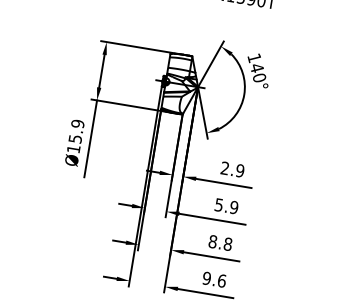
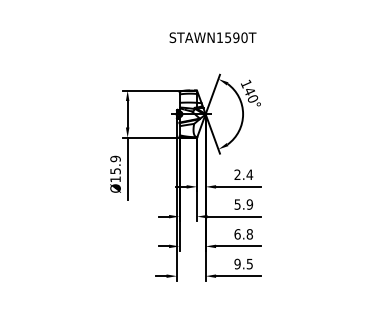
text: (239, 170) -> (249, 174), 2.9 -> 2.4
text: (212, 241) -> (237, 234), 8.8 -> 6.8
text: (221, 280) -> (249, 263), 9.6 -> 9.5

